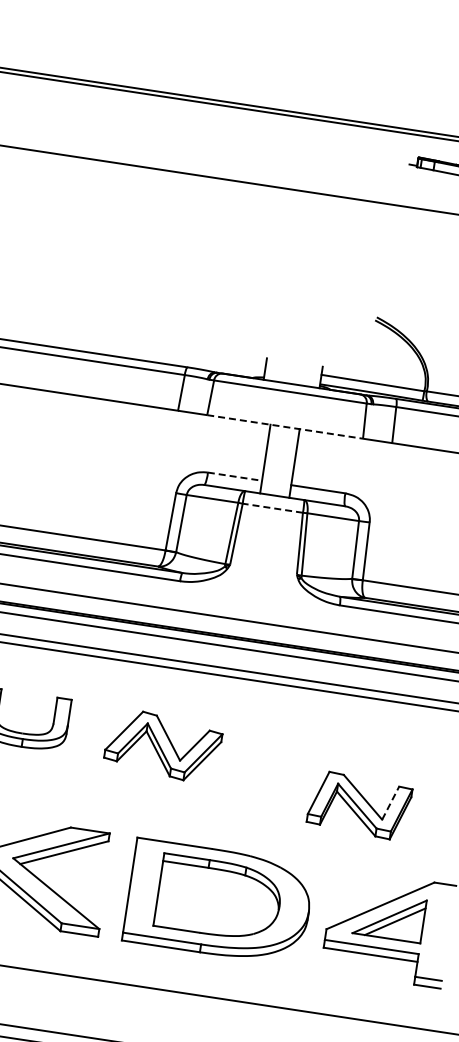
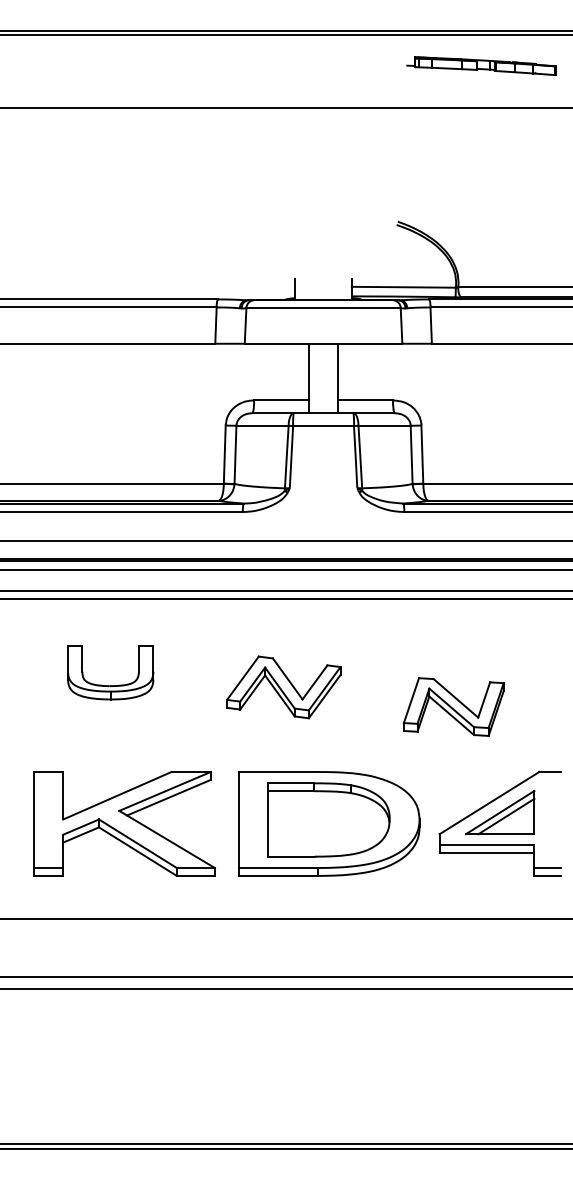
line: (285, 426) -> (323, 343), dashed -> solid
line: (235, 476) -> (281, 400), dashed -> solid
line: (272, 507) -> (323, 425), dashed -> solid
part: (162, 745) -> (283, 687), moved
line: (391, 802) -> (484, 699), dashed -> solid

